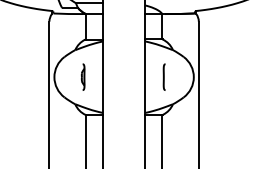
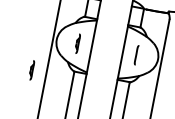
line: (29, 123) -> (32, 69), added

